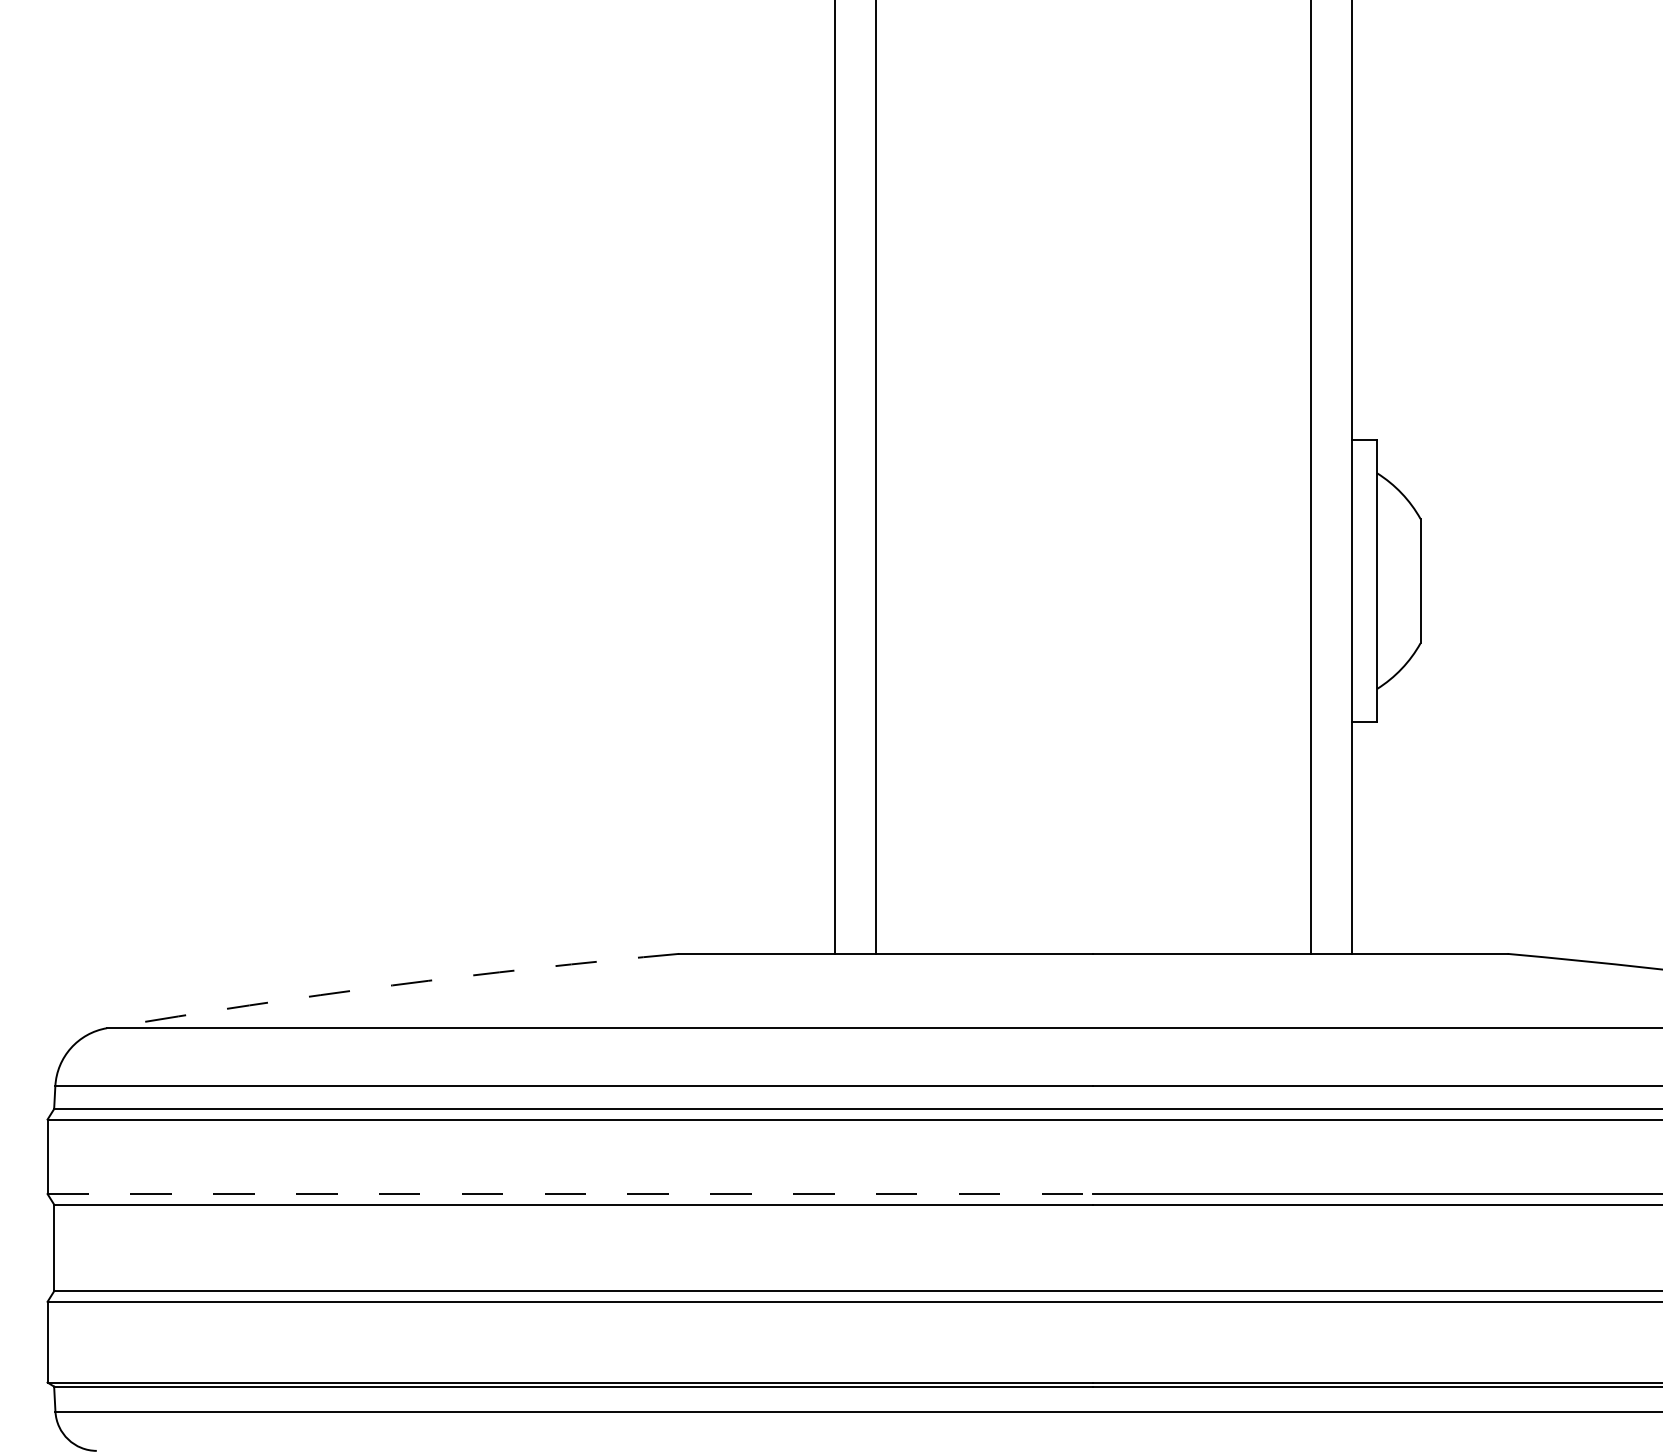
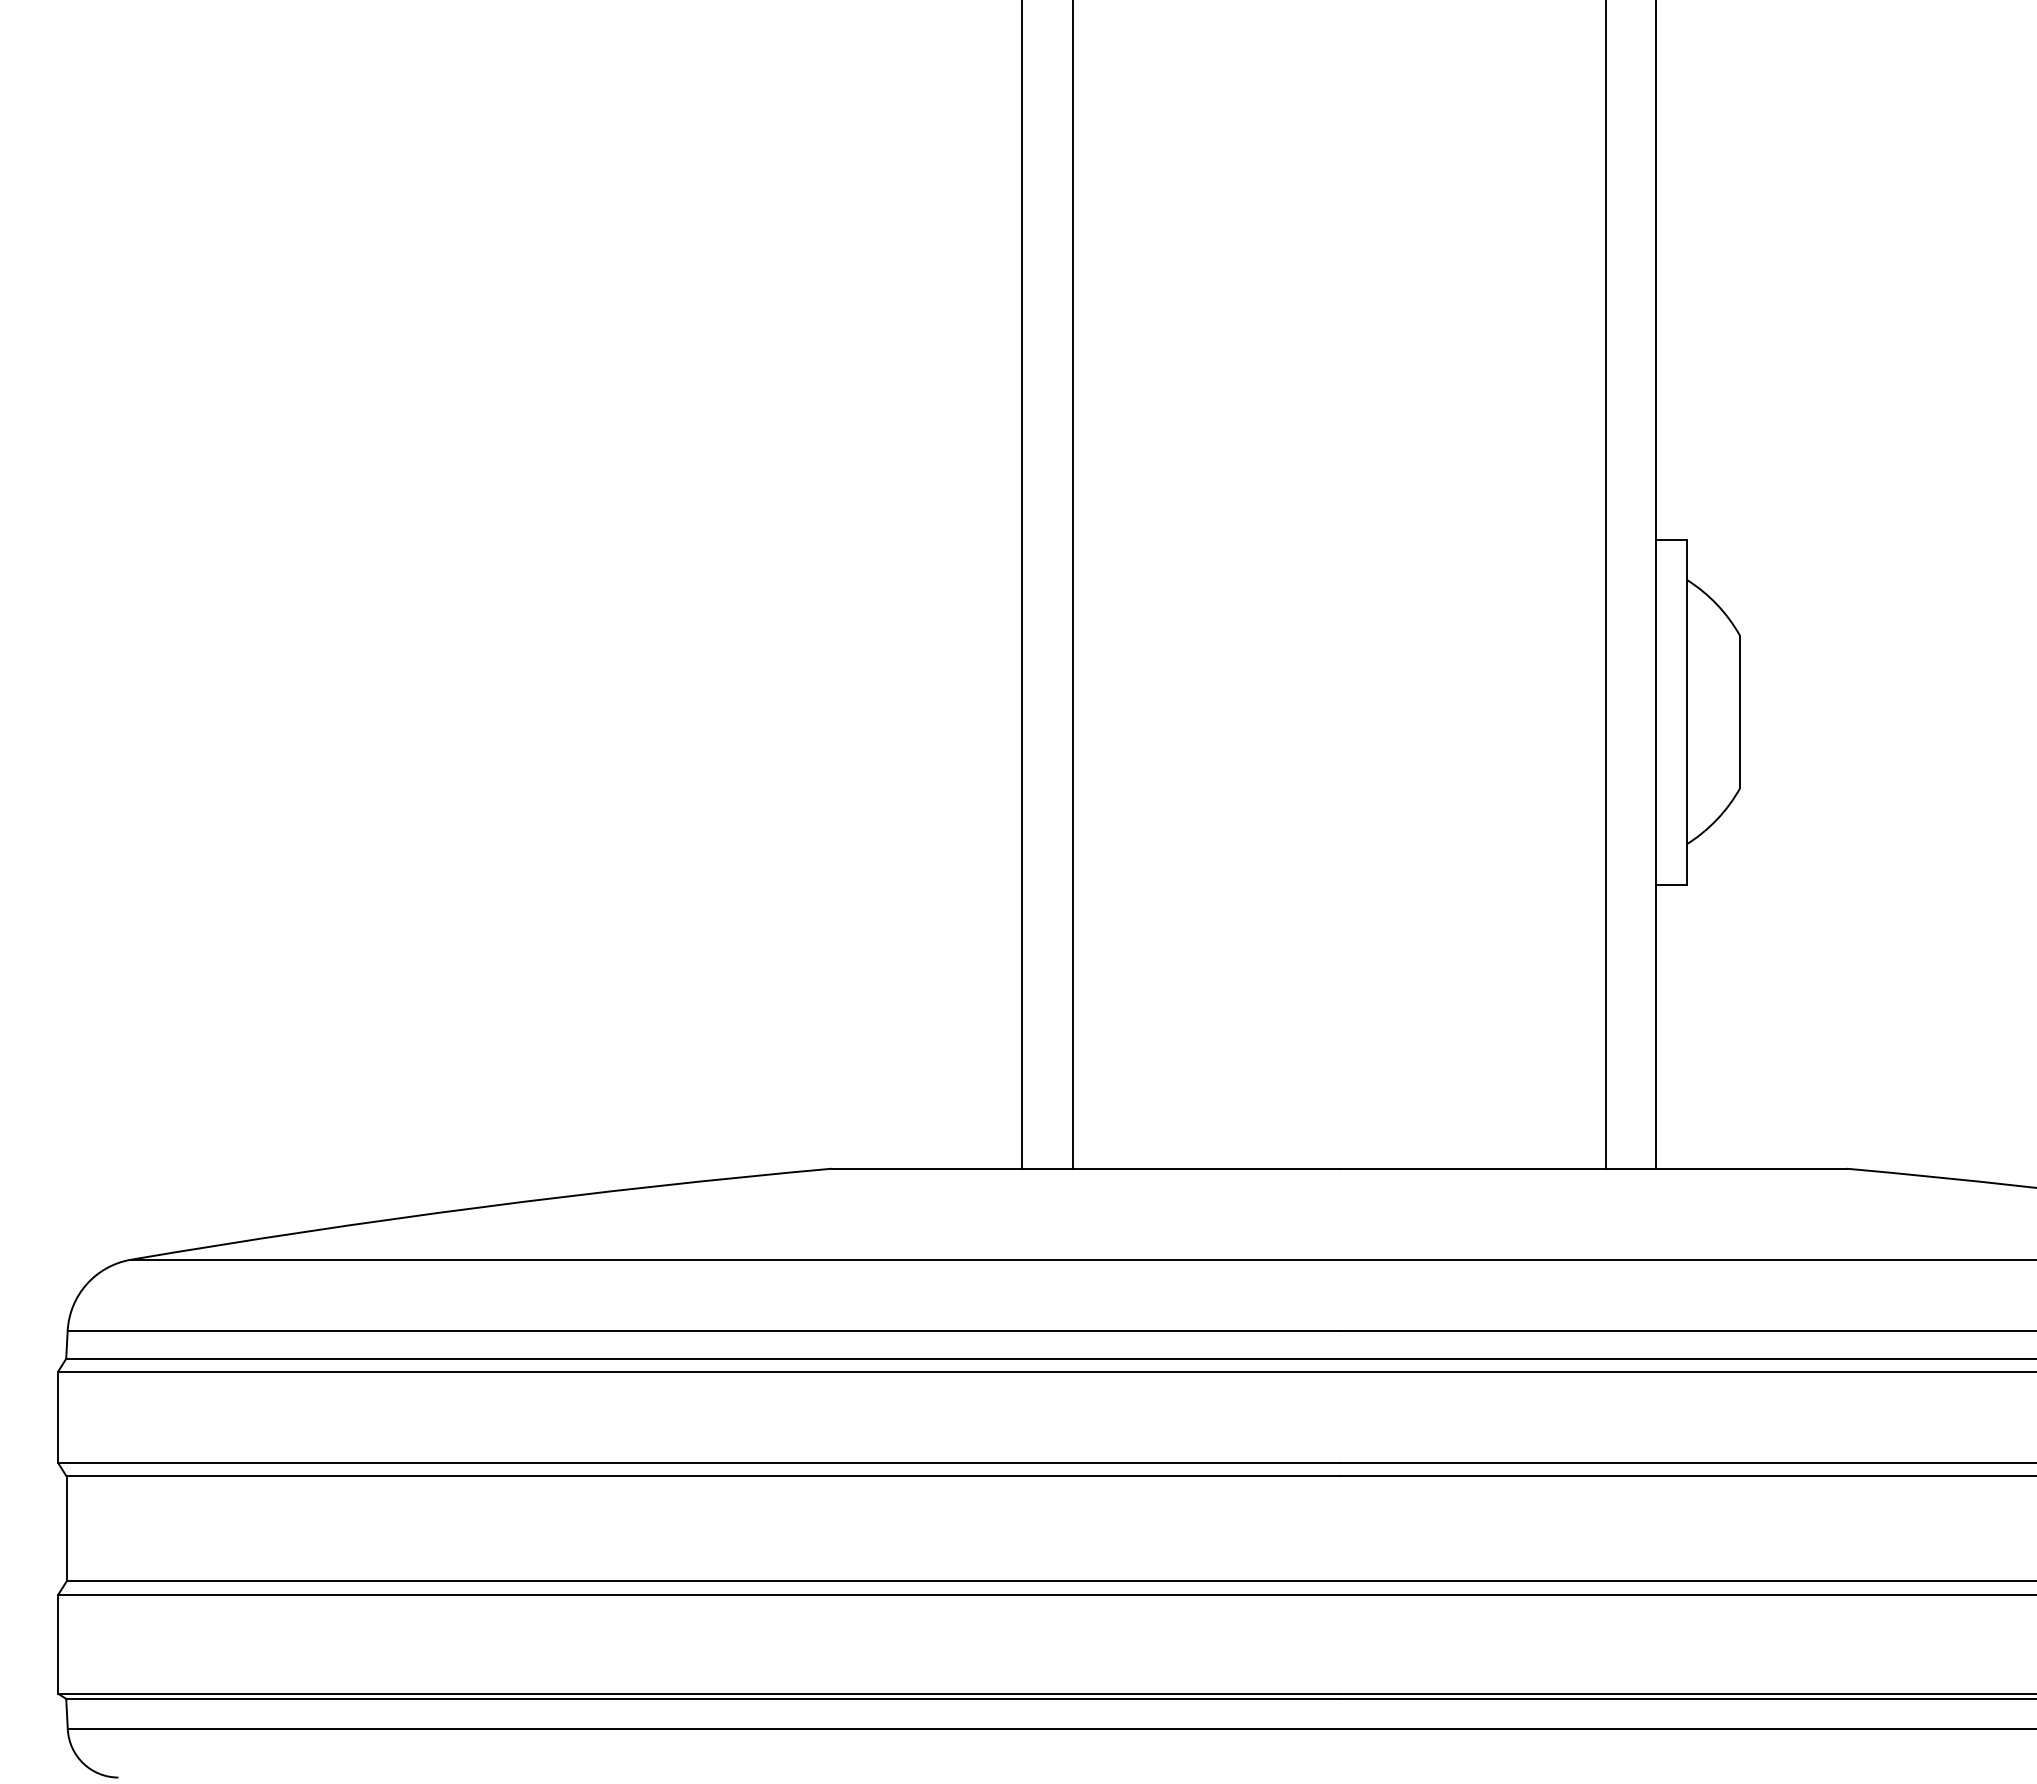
arc: (392, 985) -> (480, 1207), dashed -> solid
line: (570, 1194) -> (698, 1463), dashed -> solid

